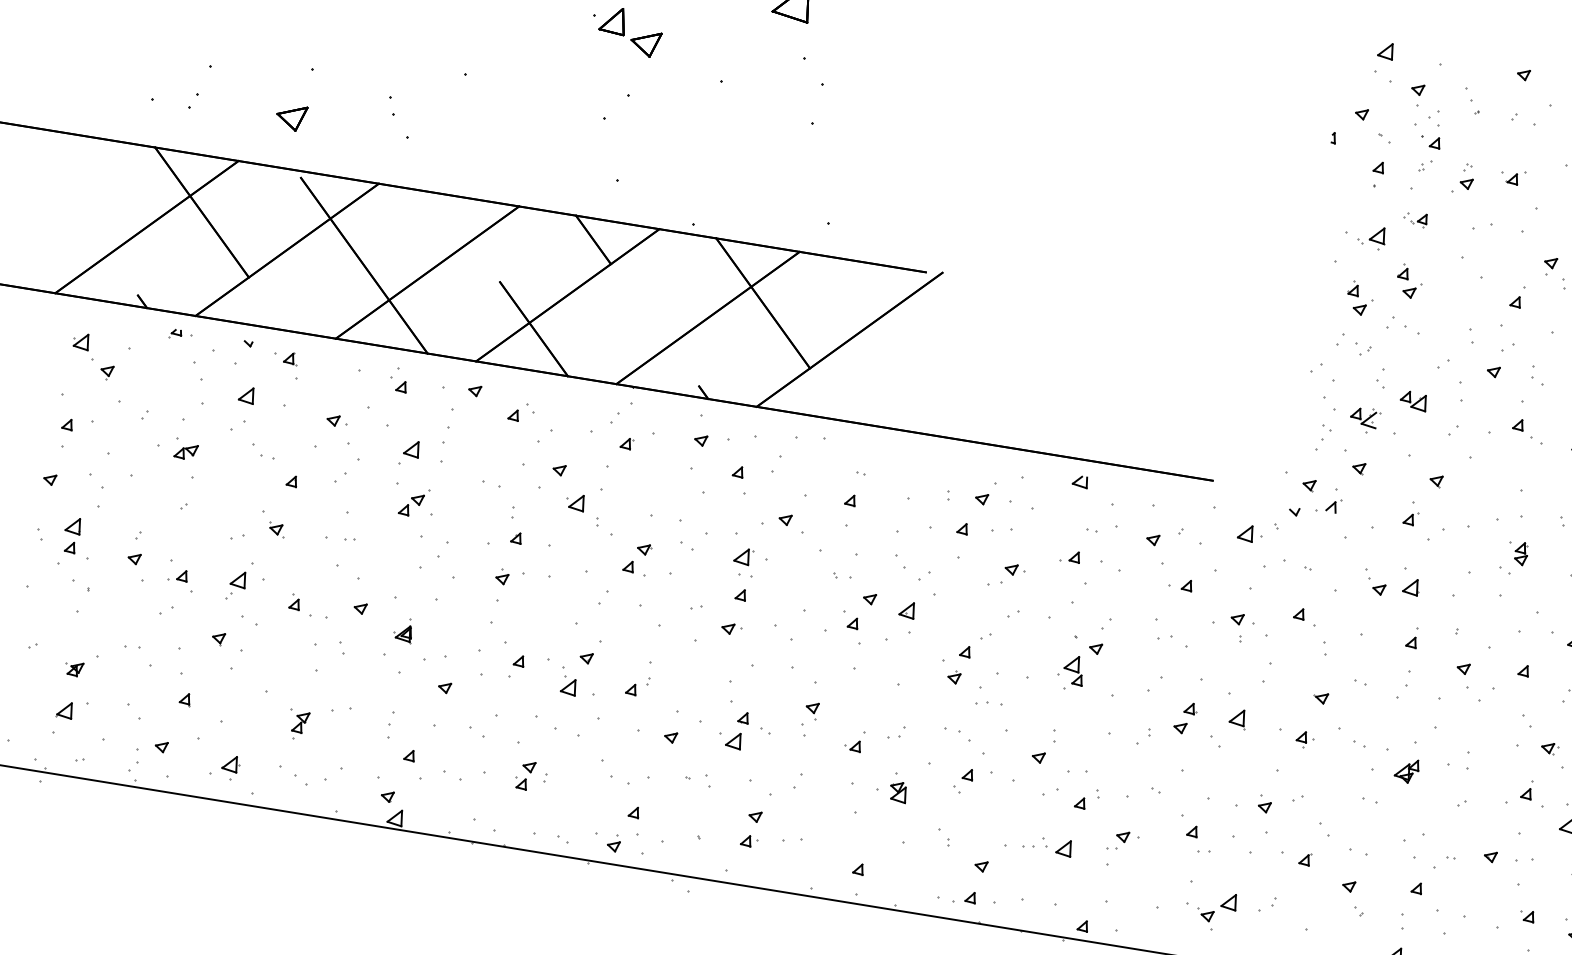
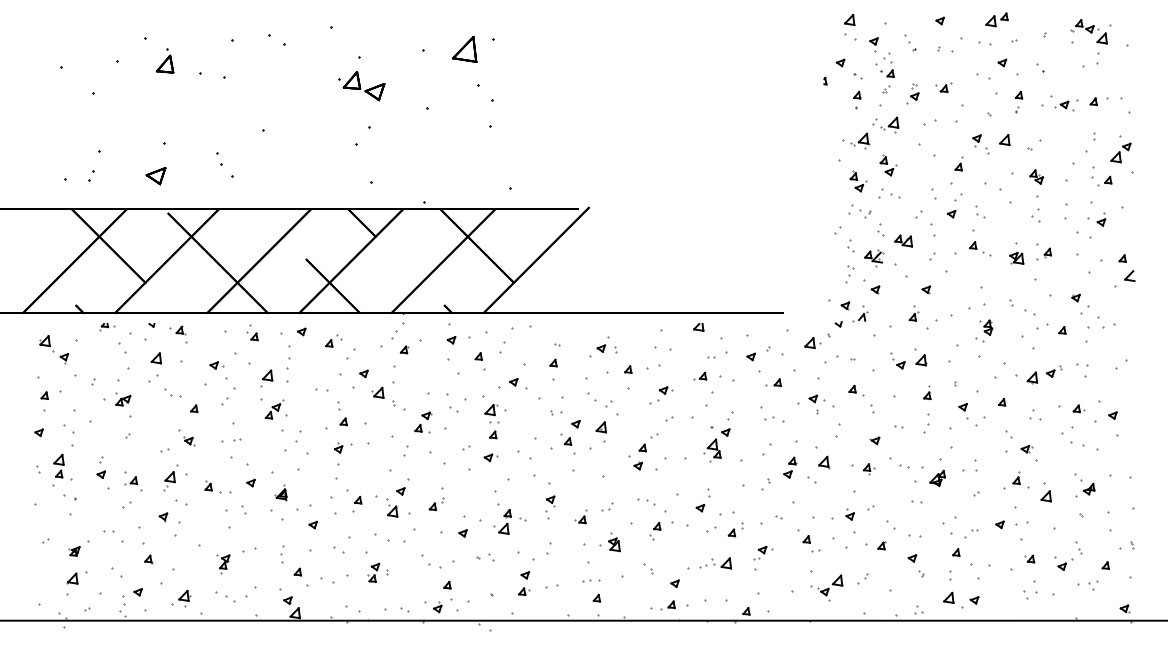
part: (1414, 218) -> (885, 124), size x1.67
part: (1331, 394) -> (850, 245), size x0.62
part: (984, 493) -> (602, 344), moved
part: (989, 703) -> (591, 580), moved

